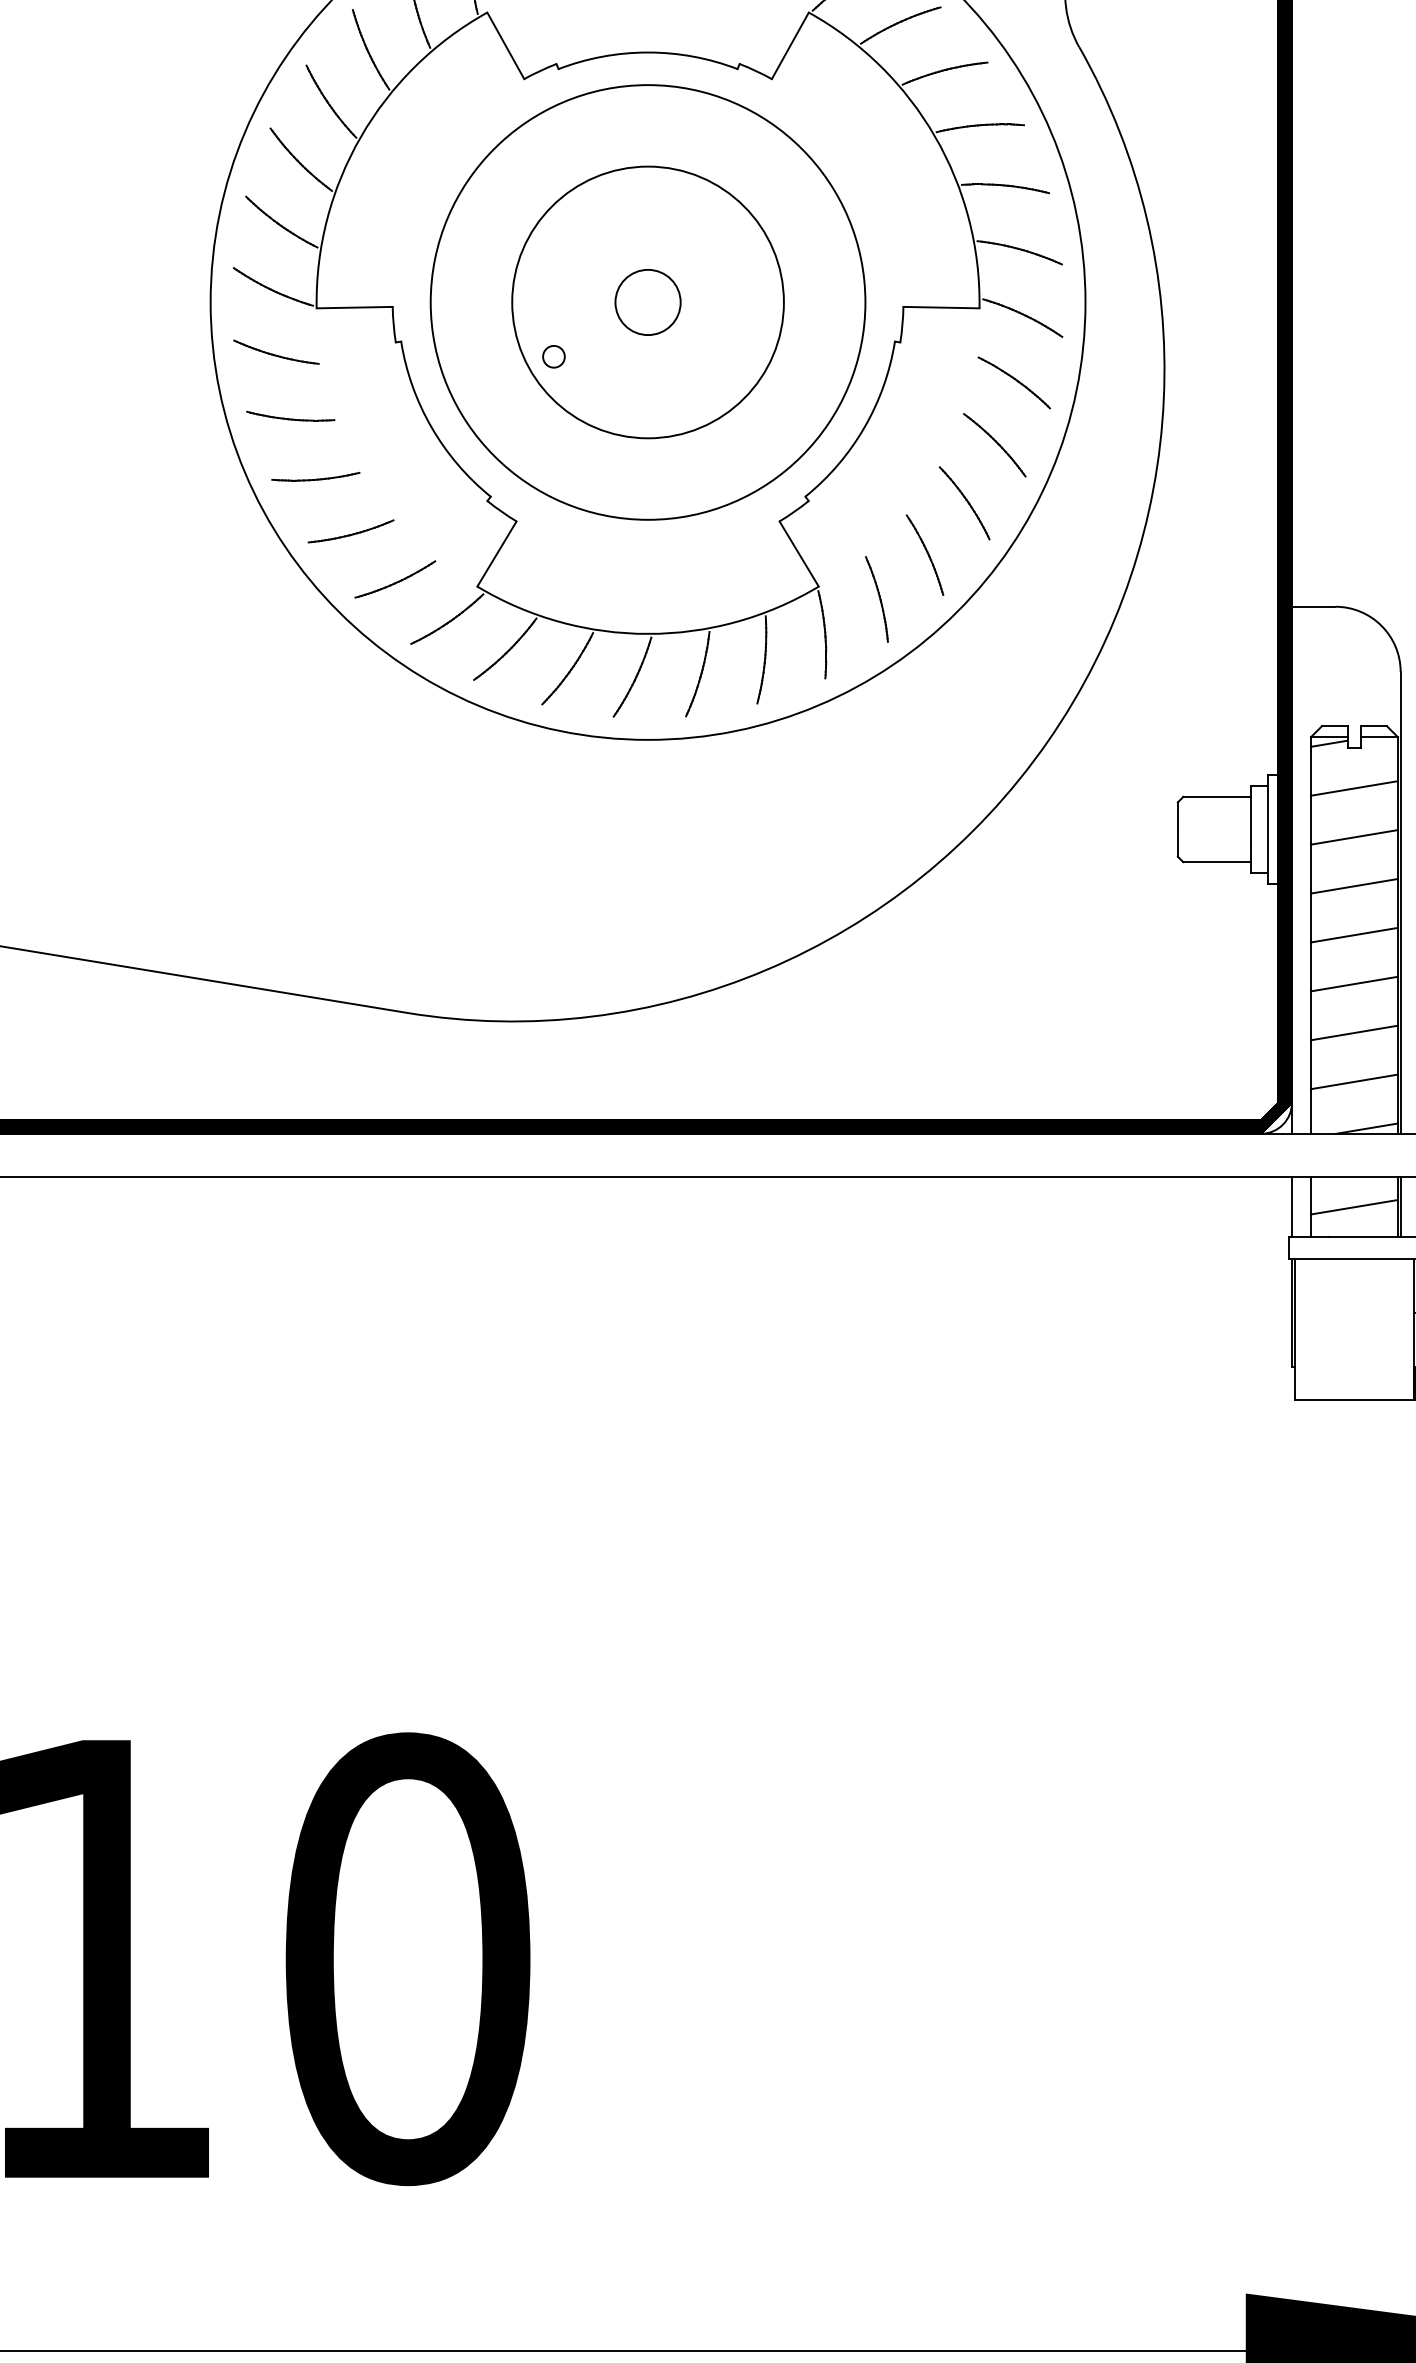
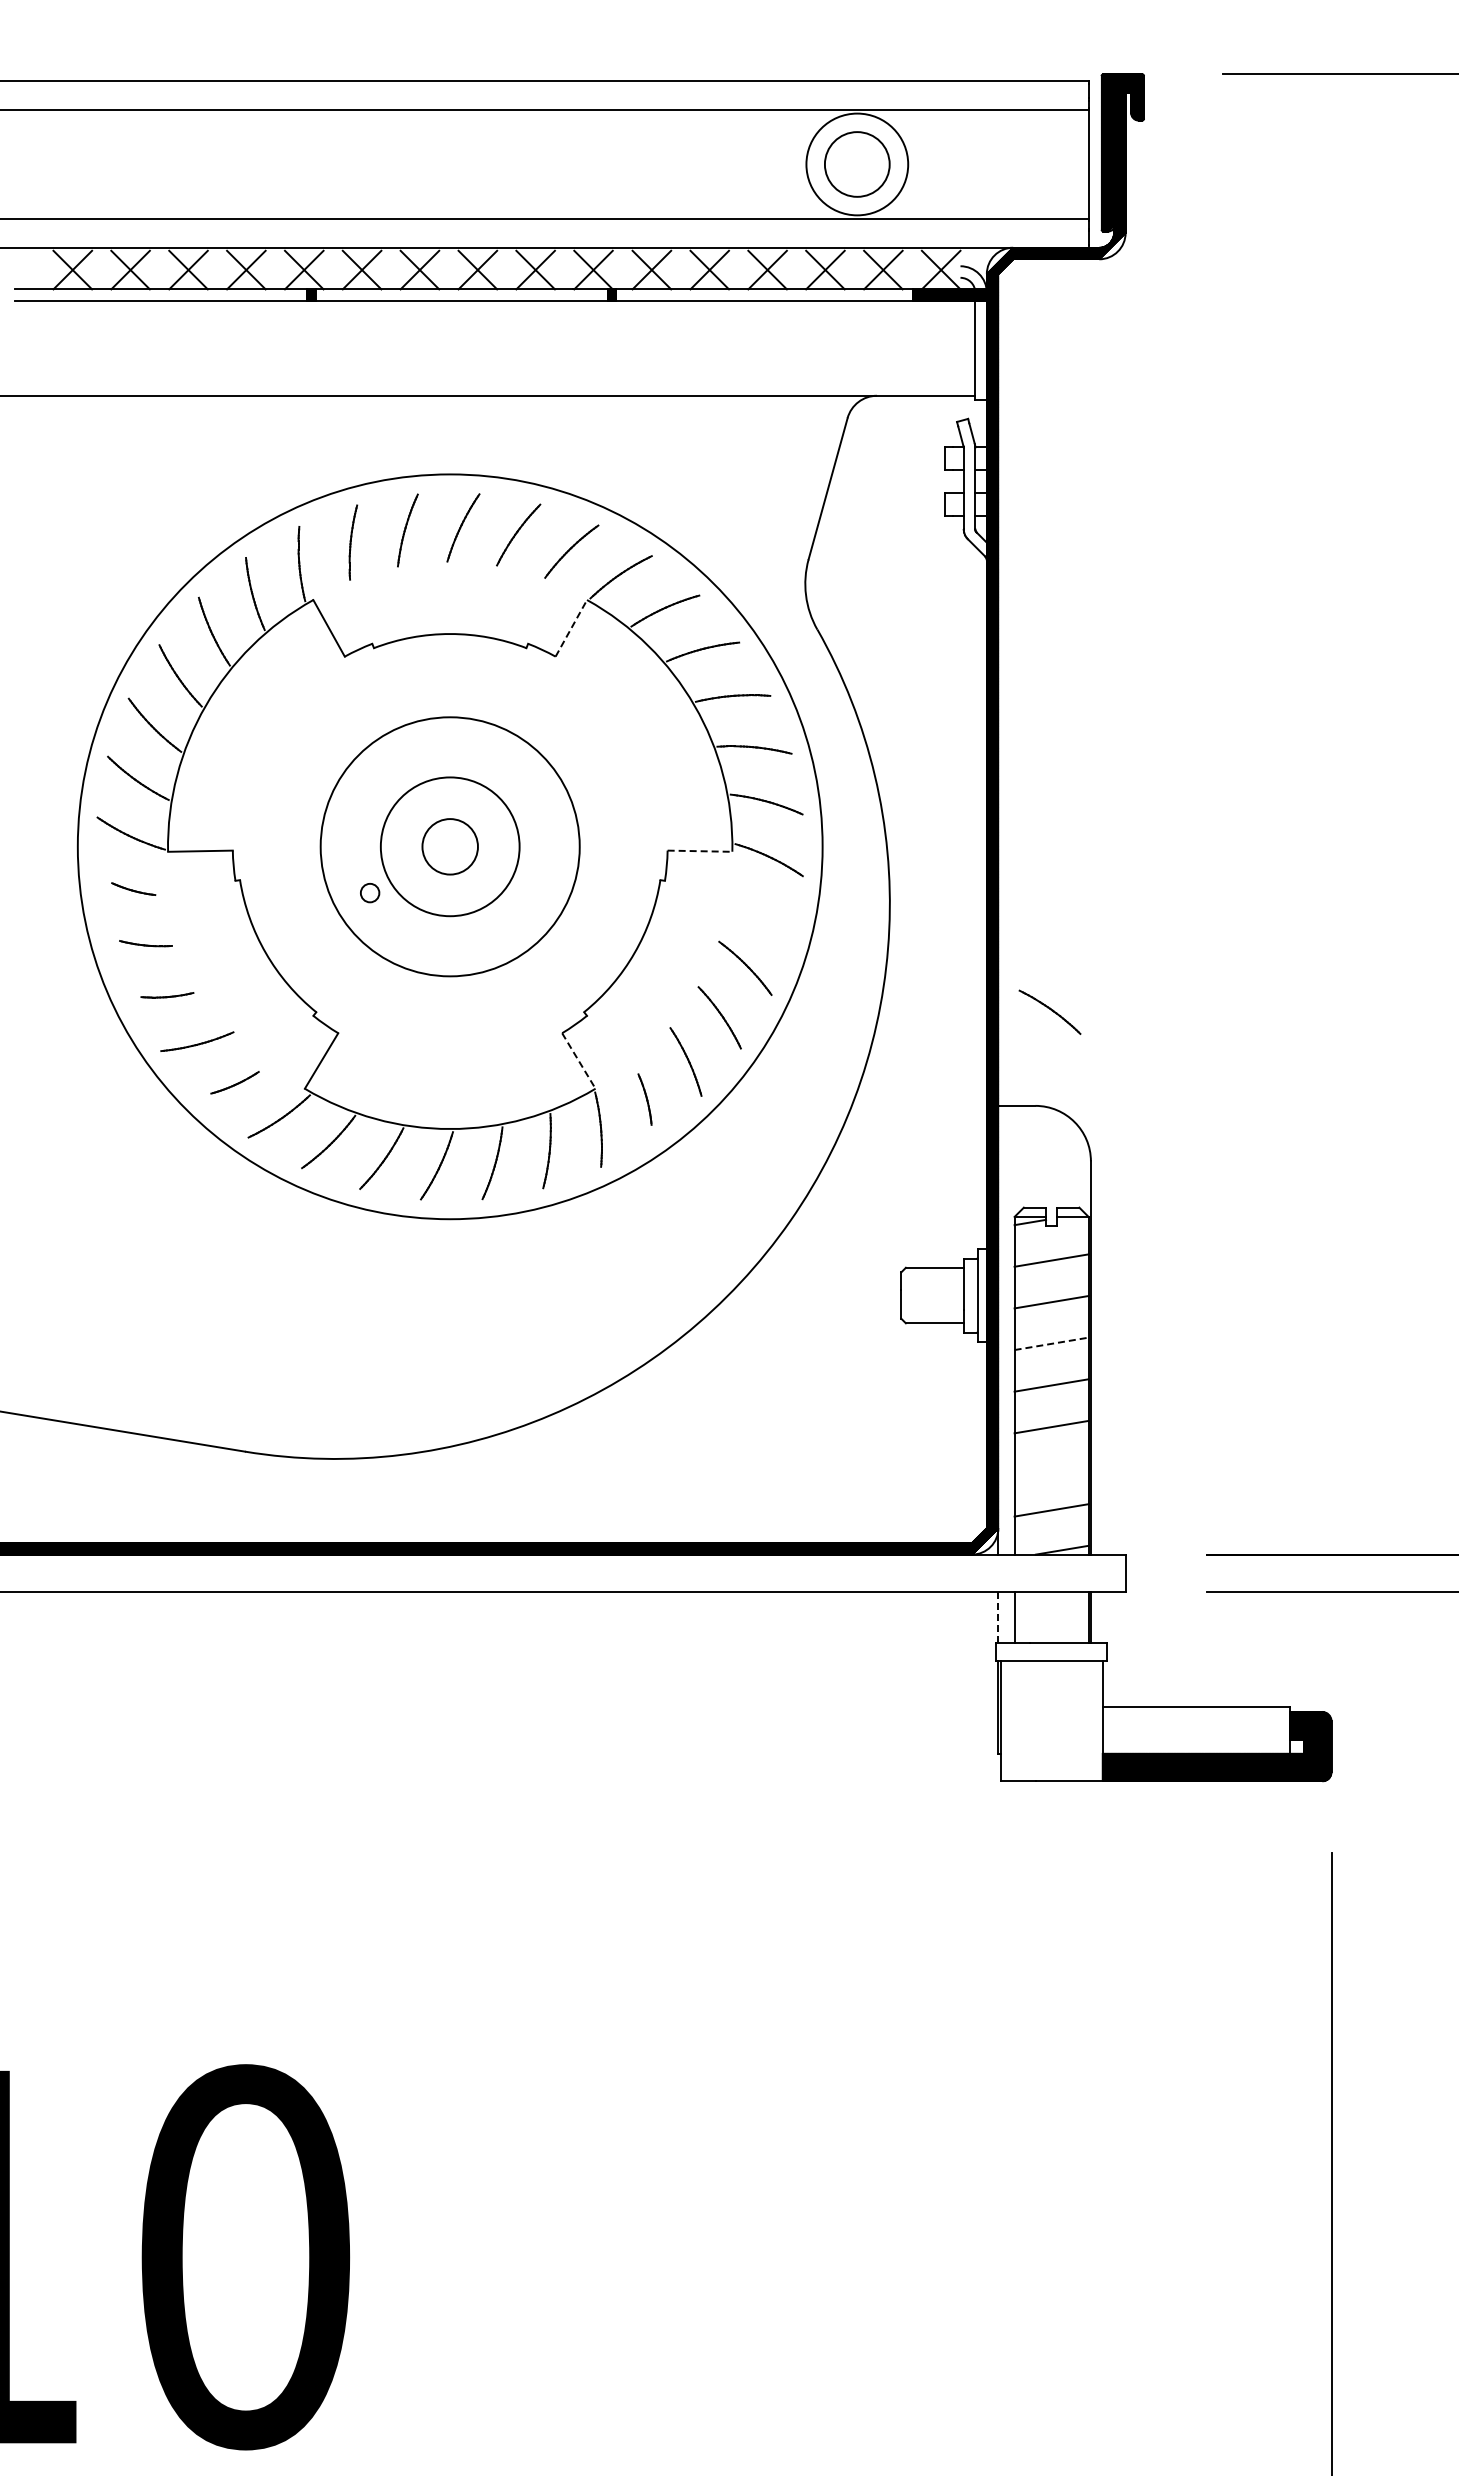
line: (790, 44) -> (571, 627), solid -> dashed
circle: (647, 302) -> (449, 846), size x0.6
circle: (648, 302) -> (450, 846), size x0.7
line: (942, 307) -> (700, 851), solid -> dashed
part: (276, 351) -> (133, 888), size x0.6
part: (1013, 381) -> (1049, 1011), moved
part: (290, 416) -> (145, 943), size x0.7
part: (315, 477) -> (167, 995), size x0.7
line: (799, 554) -> (579, 1061), solid -> dashed
part: (394, 579) -> (234, 1082), size x0.7
part: (876, 599) -> (644, 1099), size x0.7
line: (1354, 885) -> (1051, 1343), solid -> dashed
line: (1354, 1032) -> (1051, 1468), removed
line: (1354, 1206) -> (1051, 1616), removed
line: (1292, 1207) -> (998, 1617), solid -> dashed

